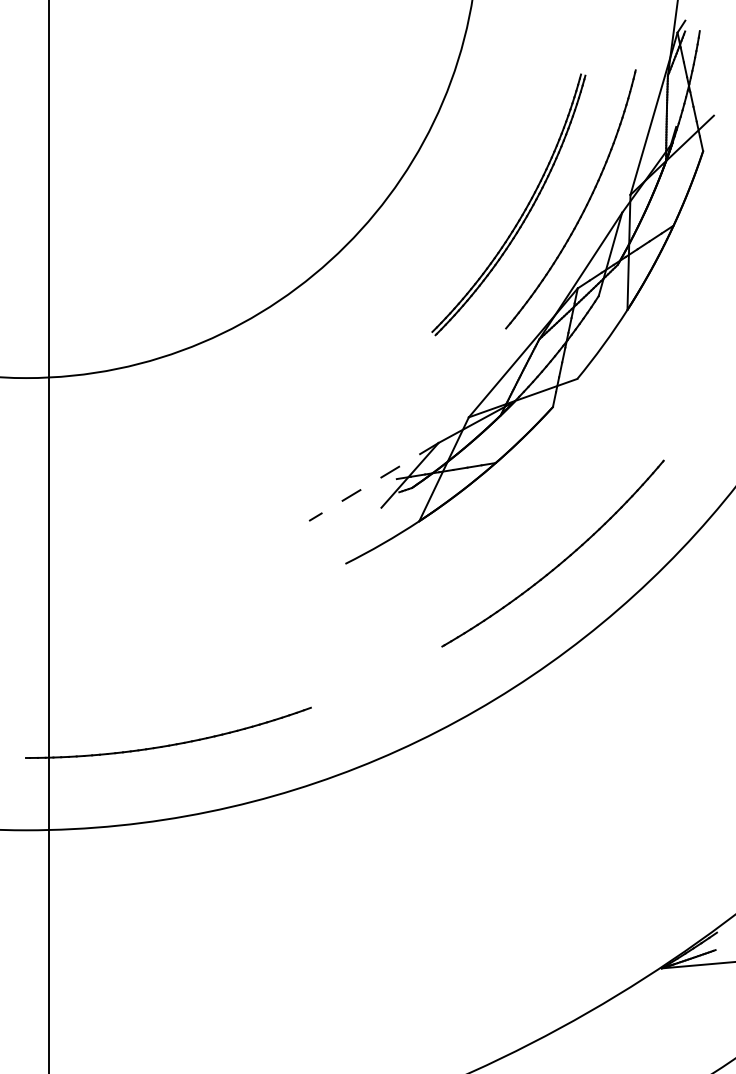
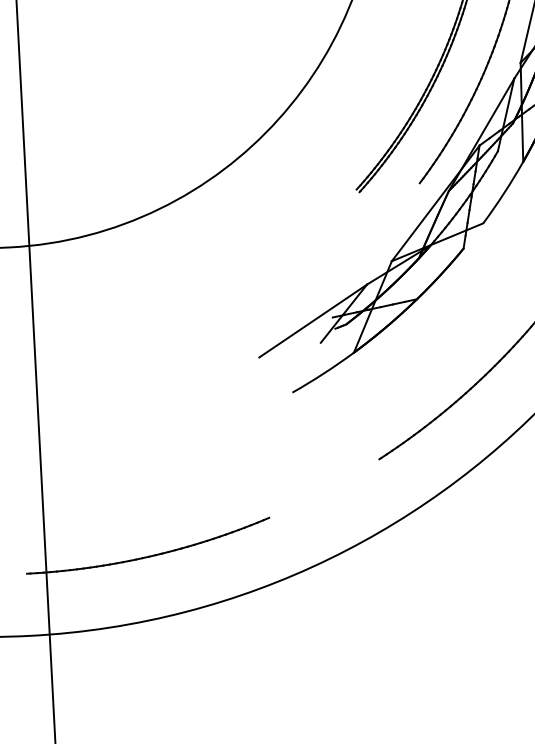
line: (373, 481) -> (312, 320), dashed -> solid

